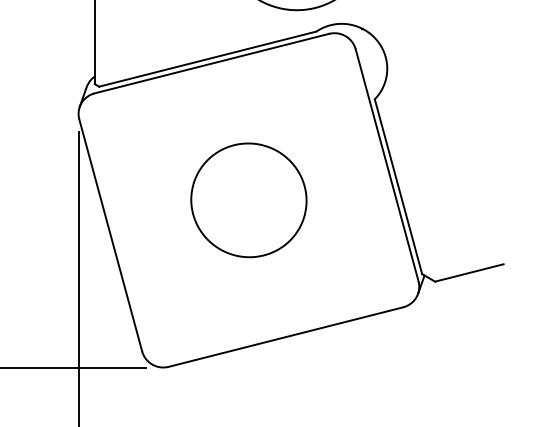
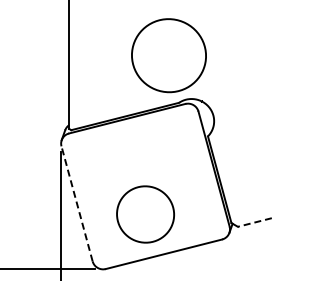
part: (248, 200) -> (145, 214), moved
line: (111, 234) -> (77, 203), solid -> dashed
line: (468, 272) -> (254, 222), solid -> dashed

